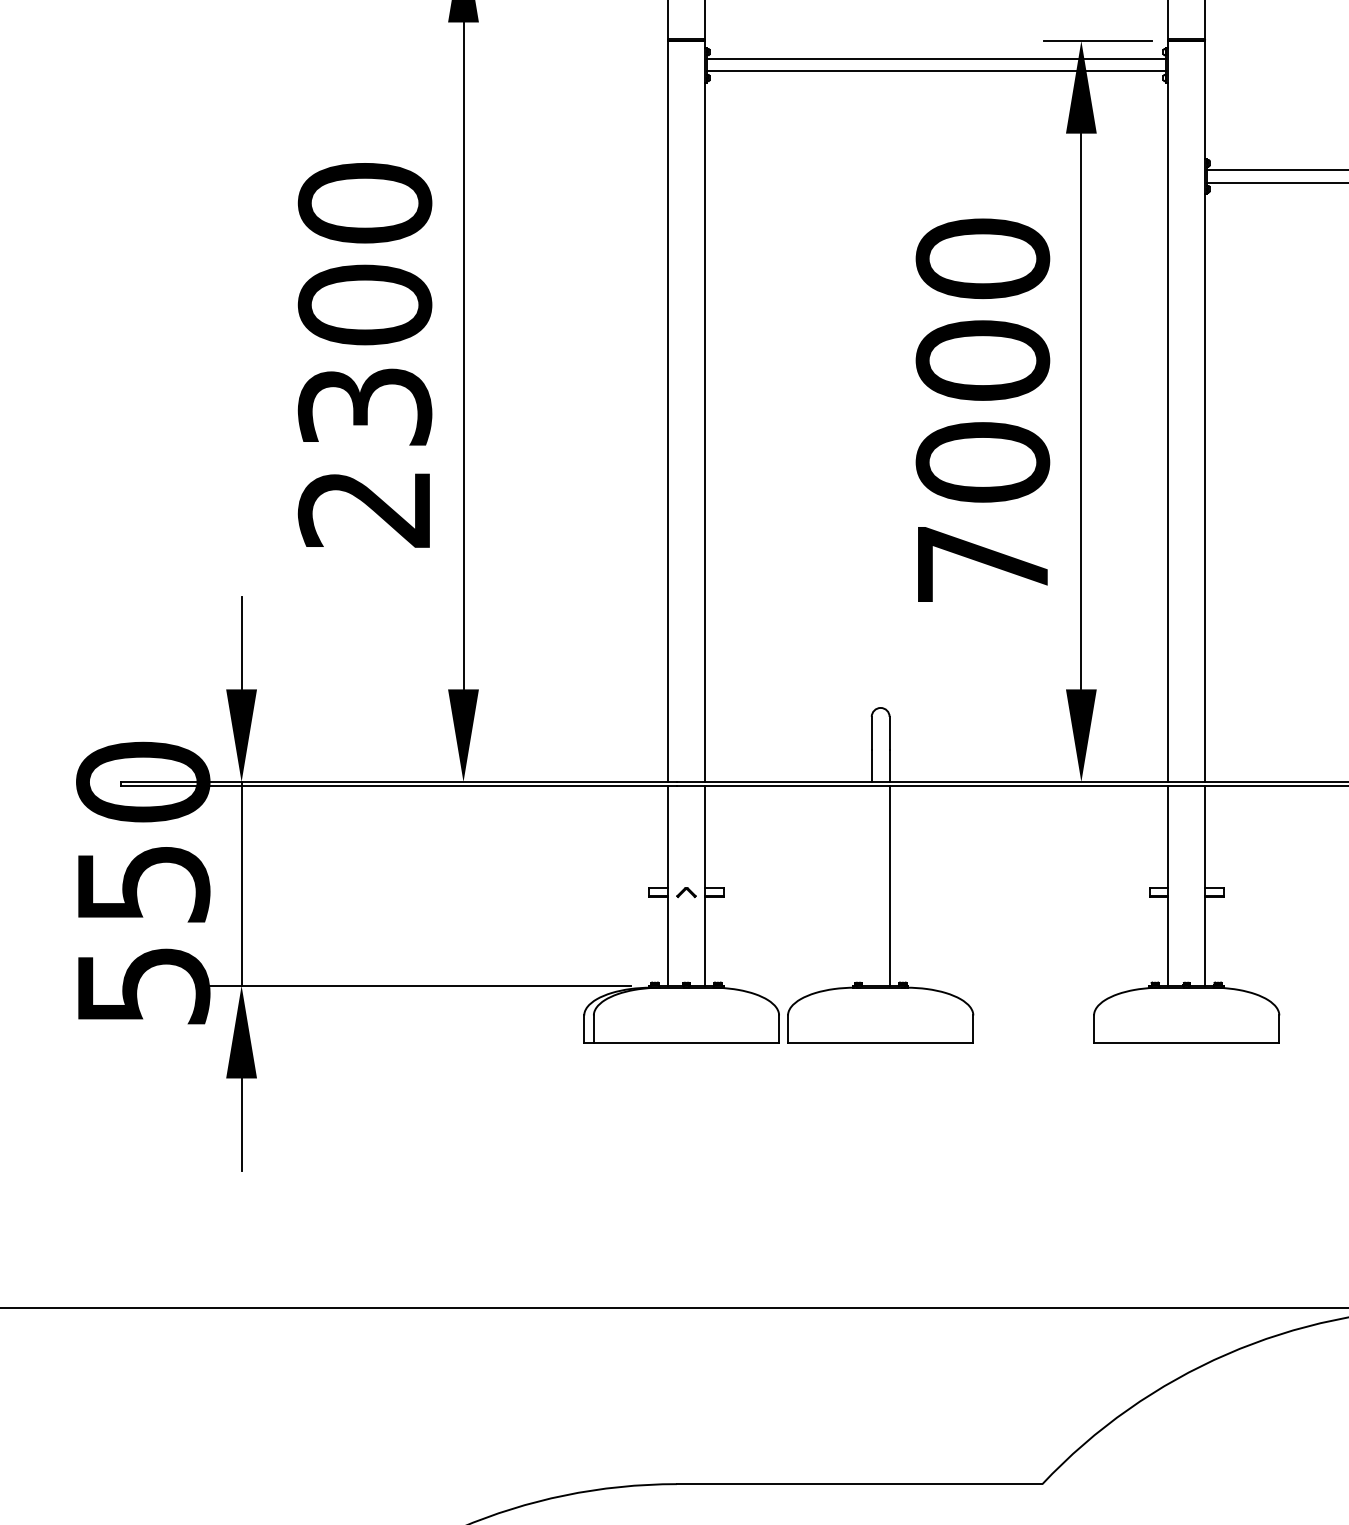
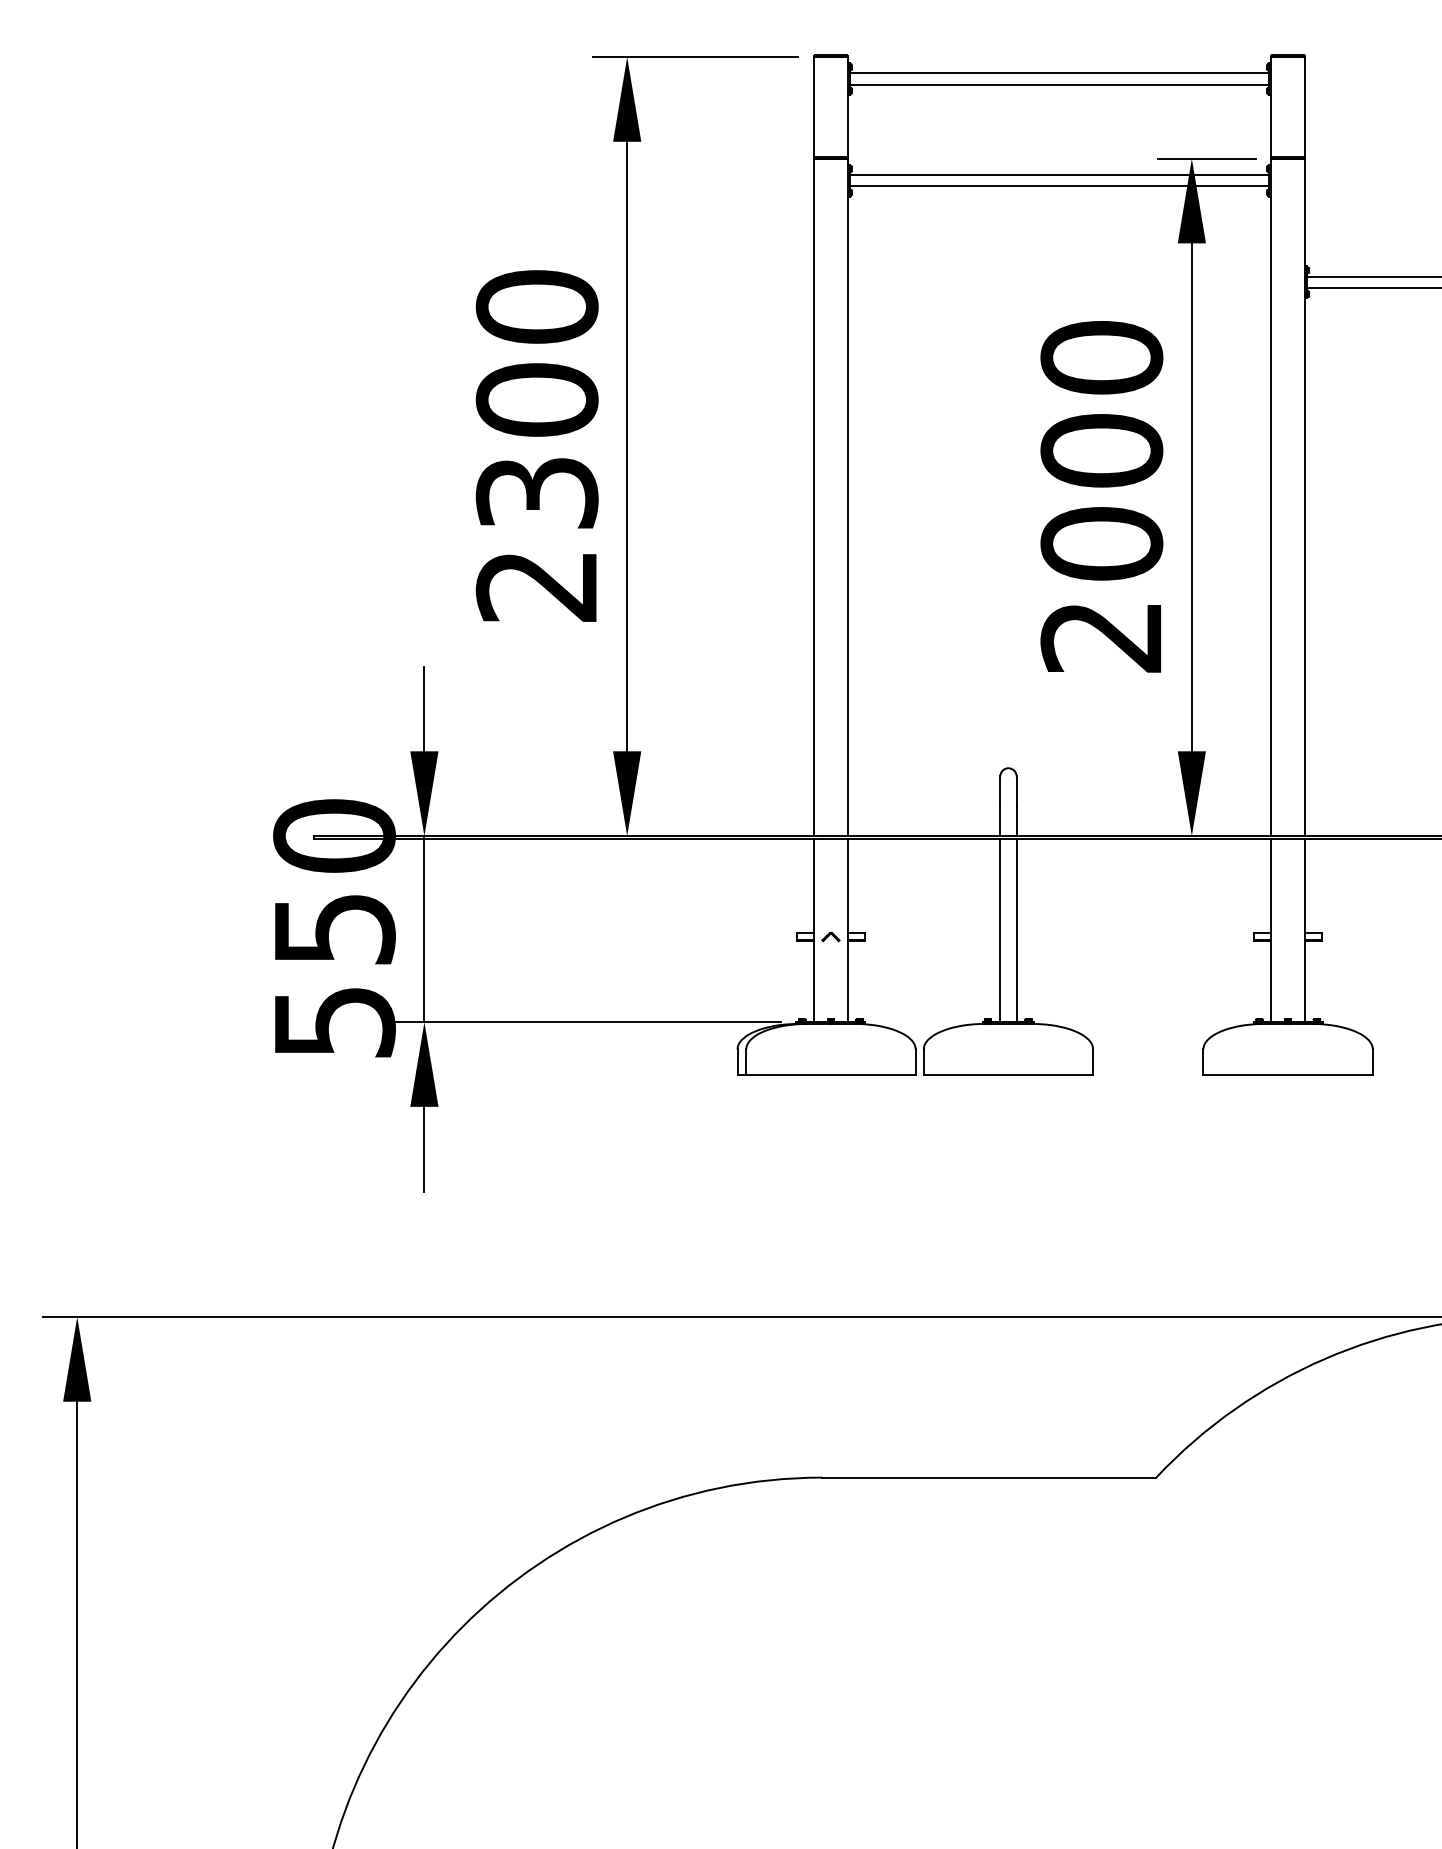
text: (981, 564) -> (1100, 637), 7000 -> 2000
line: (871, 885) -> (1000, 930), added

